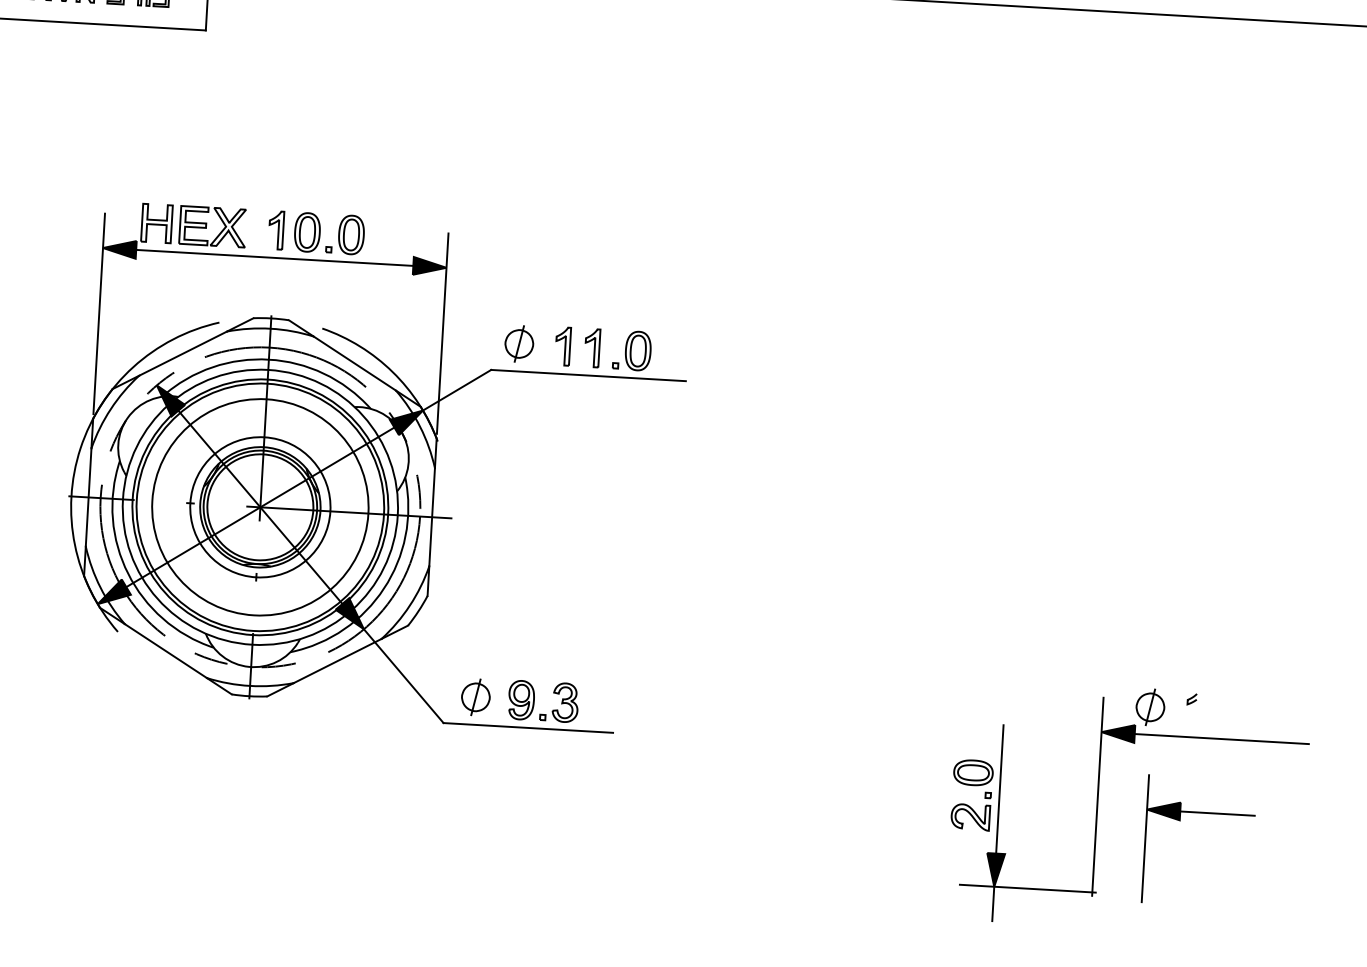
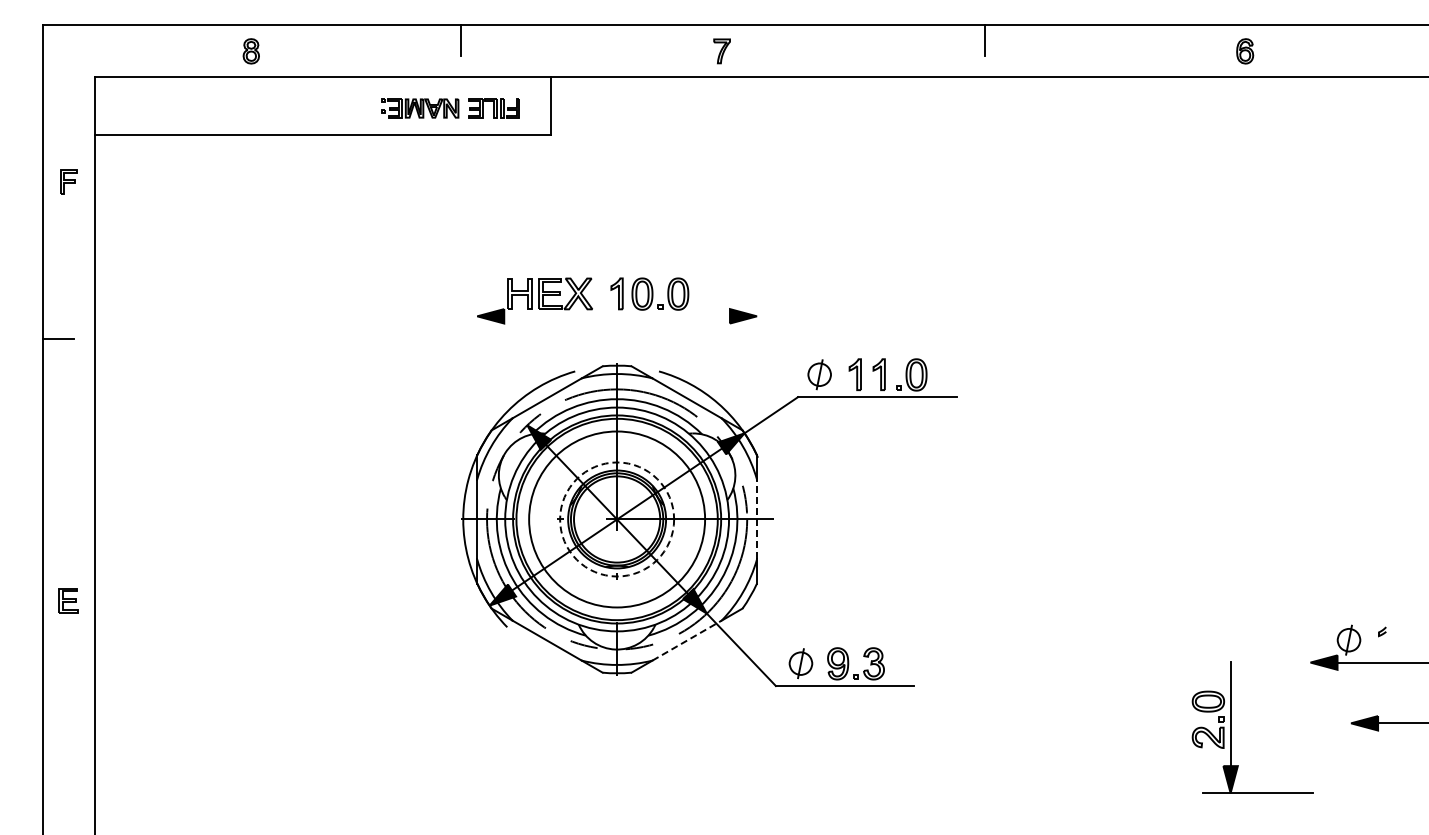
line: (274, 258) -> (616, 316), removed
line: (99, 313) -> (477, 369), removed
line: (443, 333) -> (757, 369), removed
circle: (260, 507) -> (617, 519), solid -> dashed
line: (432, 517) -> (757, 519), solid -> dashed
line: (338, 660) -> (687, 640), solid -> dashed
line: (1097, 795) -> (1310, 714), removed
line: (1145, 838) -> (1351, 746), removed
line: (993, 904) -> (1230, 807), removed

